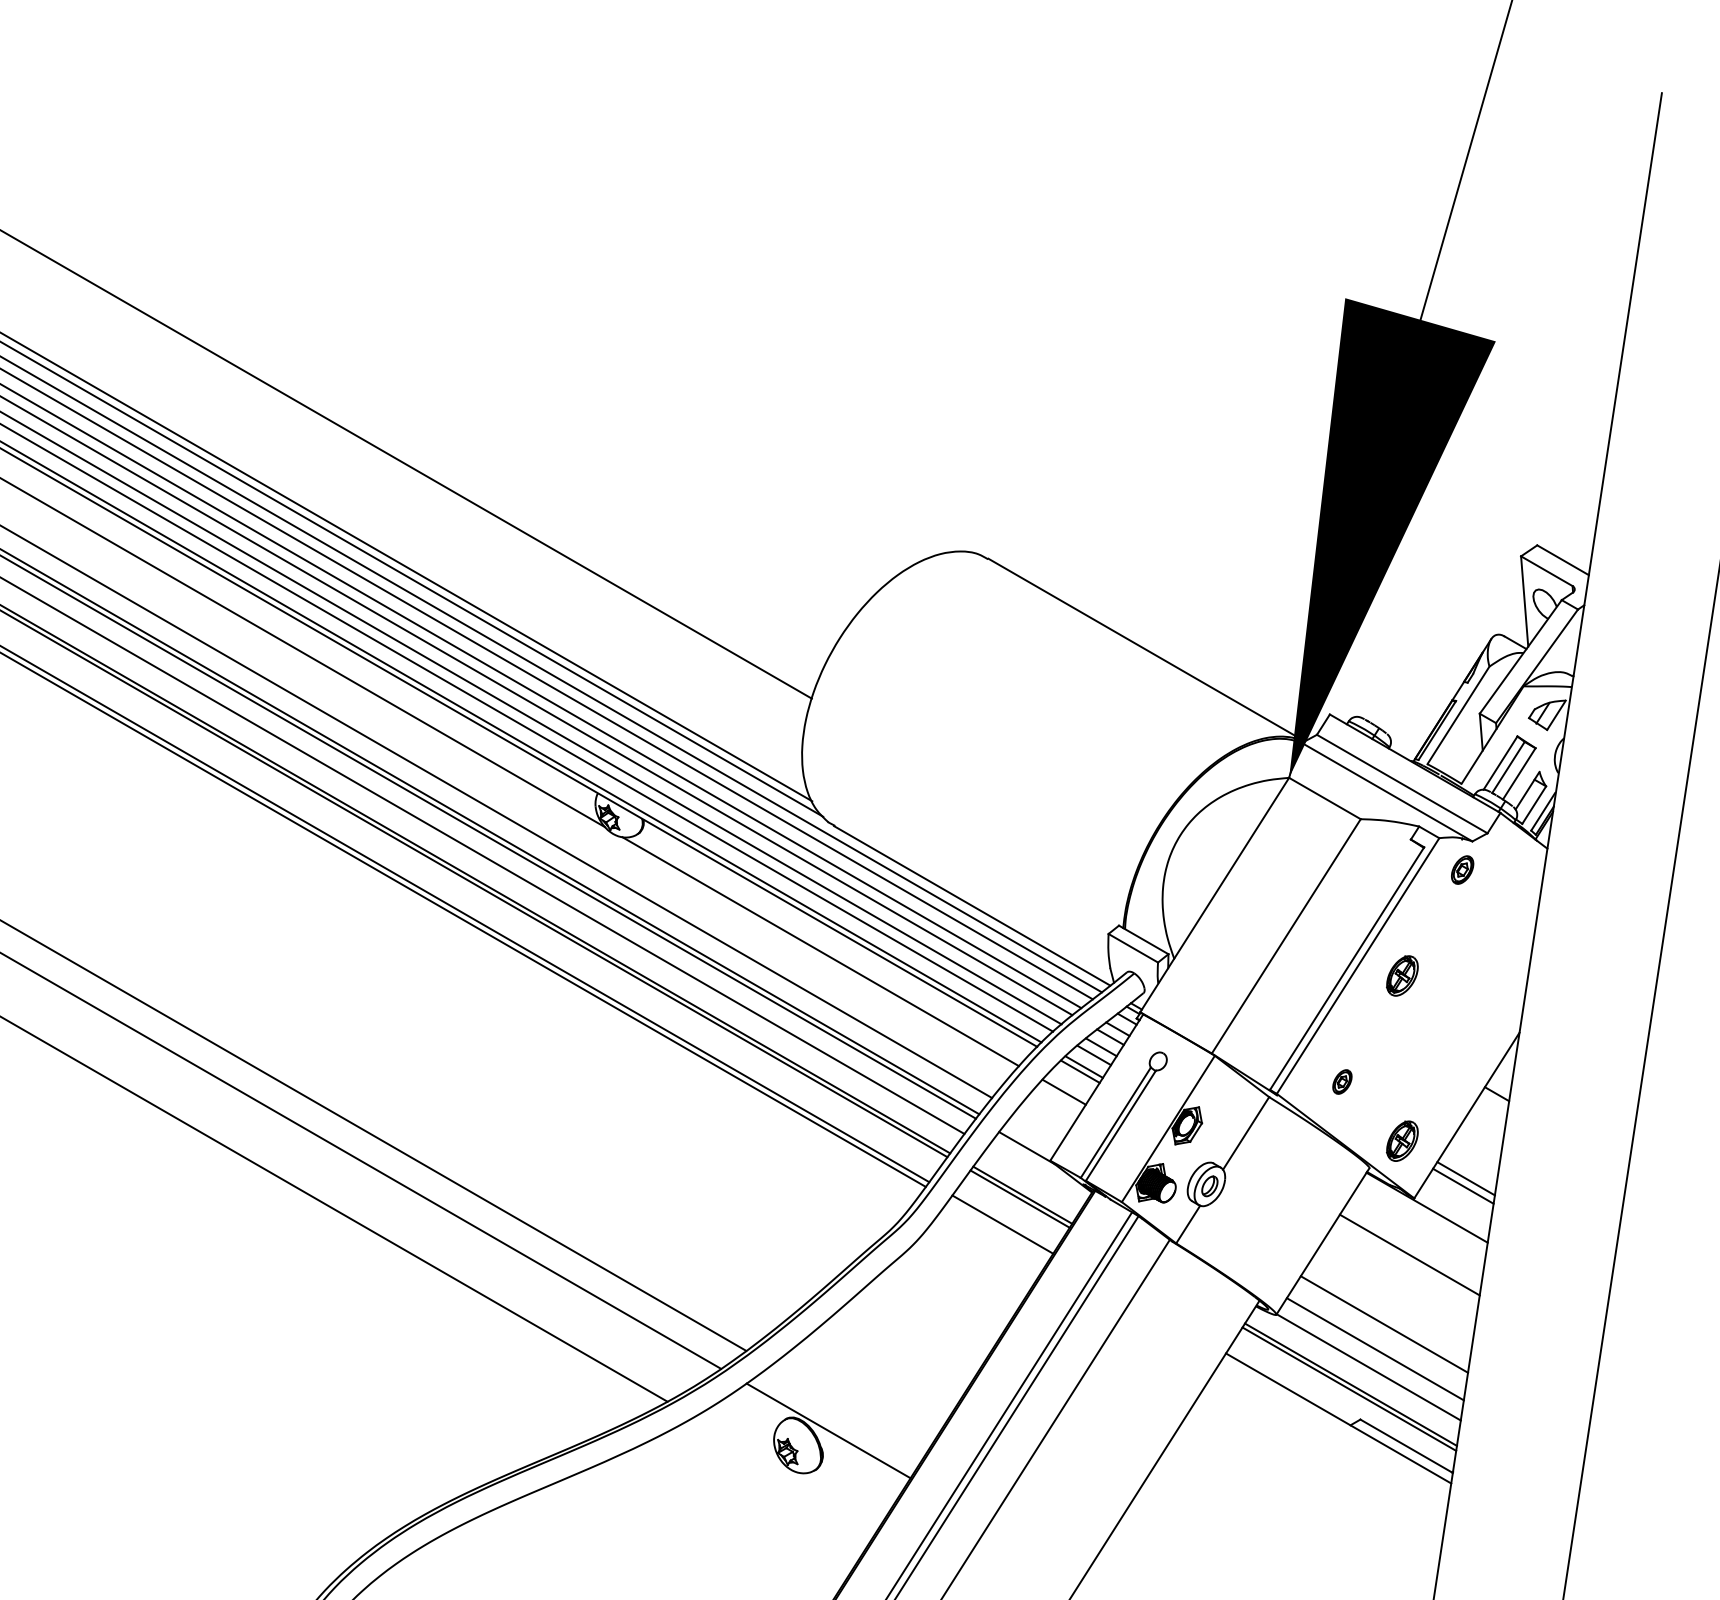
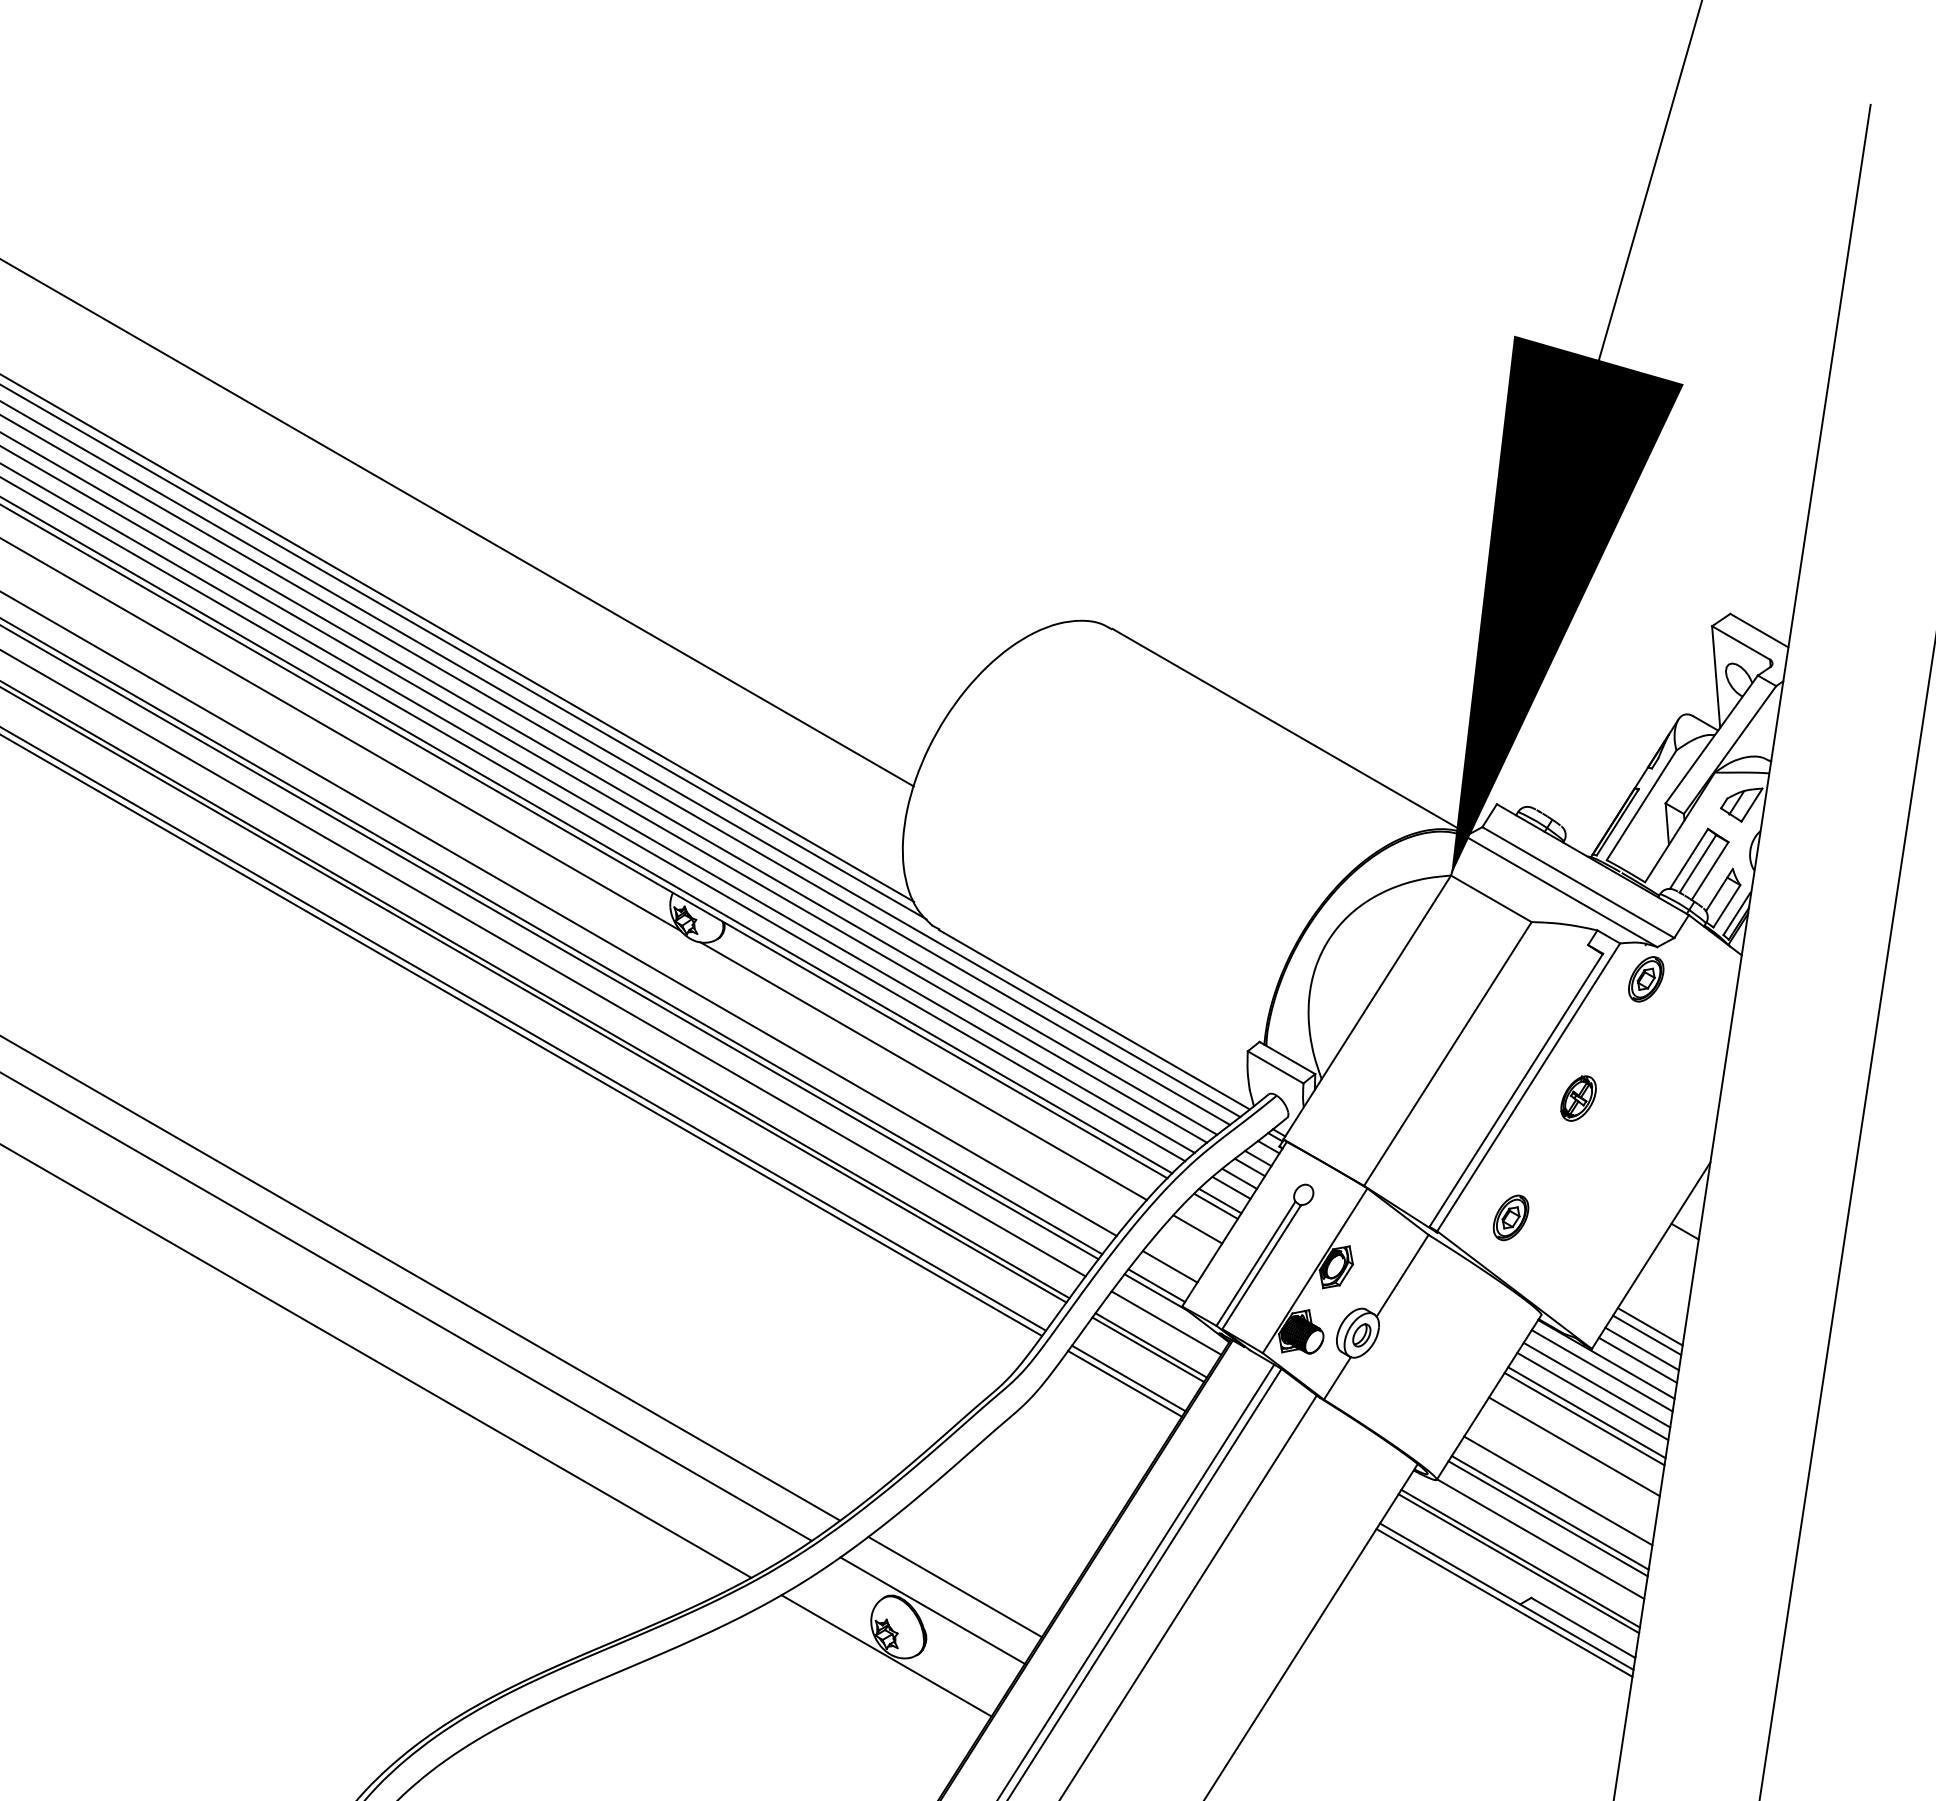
part: (1462, 870) -> (1646, 979), size x1.43
part: (1341, 1081) -> (1510, 1217), size x1.67
line: (1039, 1125) -> (1169, 1266), added
part: (1402, 1141) -> (1578, 1284), removed
line: (1027, 1142) -> (1156, 1285), added
line: (1036, 1174) -> (1166, 1322), added
line: (1458, 1198) -> (1641, 1348), added
line: (1454, 1207) -> (1637, 1359), added
line: (1422, 1217) -> (1601, 1370), added
line: (999, 1229) -> (1125, 1383), added
line: (1418, 1229) -> (1596, 1384), added
line: (1414, 1240) -> (1592, 1396), added
line: (1407, 1260) -> (1584, 1418), added
line: (1398, 1285) -> (1574, 1446), added
line: (1376, 1343) -> (1549, 1512), added
line: (848, 1409) -> (954, 1586), added
line: (1336, 1423) -> (1504, 1602), added
line: (787, 1470) -> (886, 1655), added

